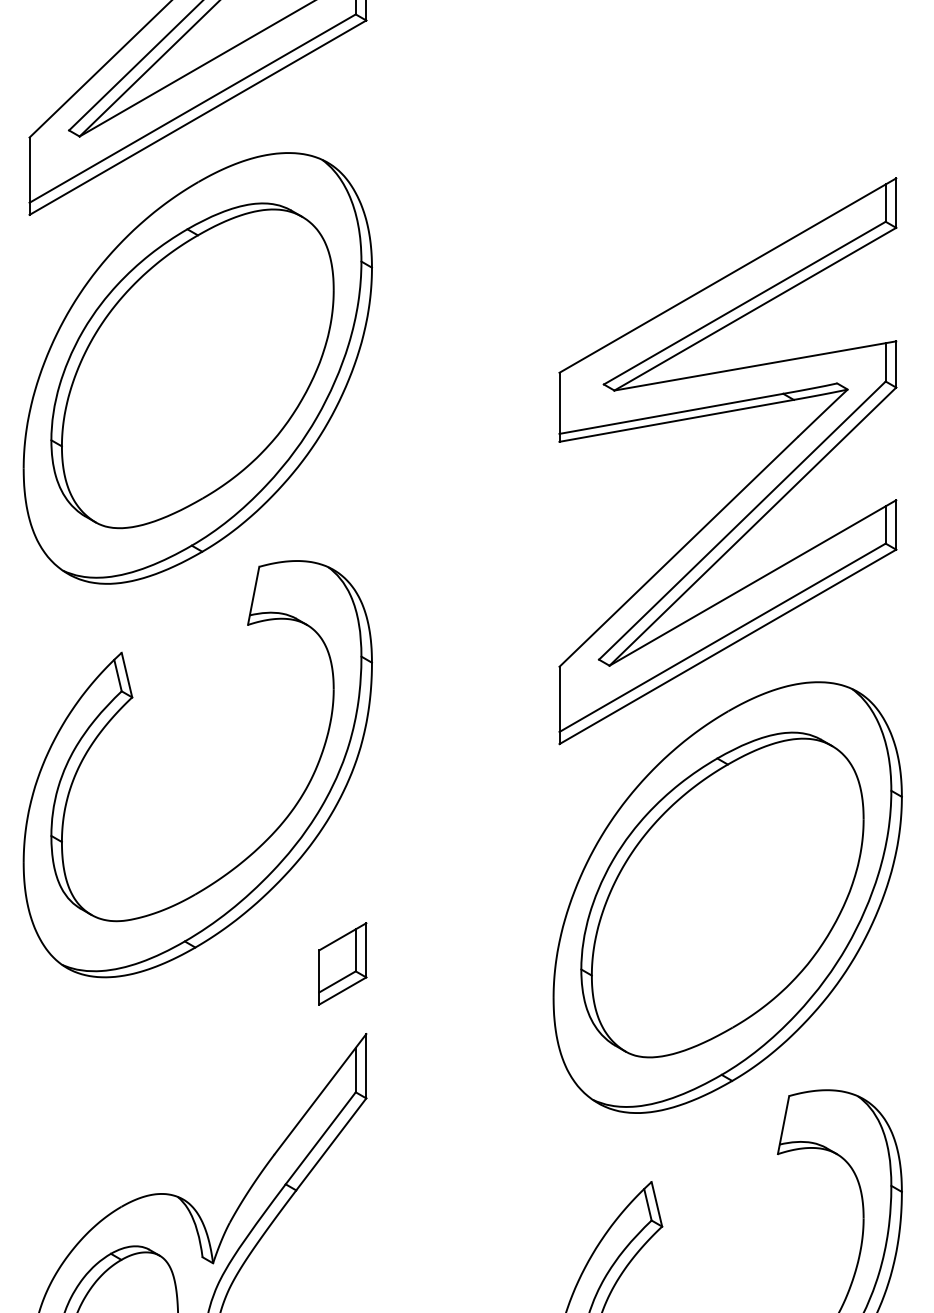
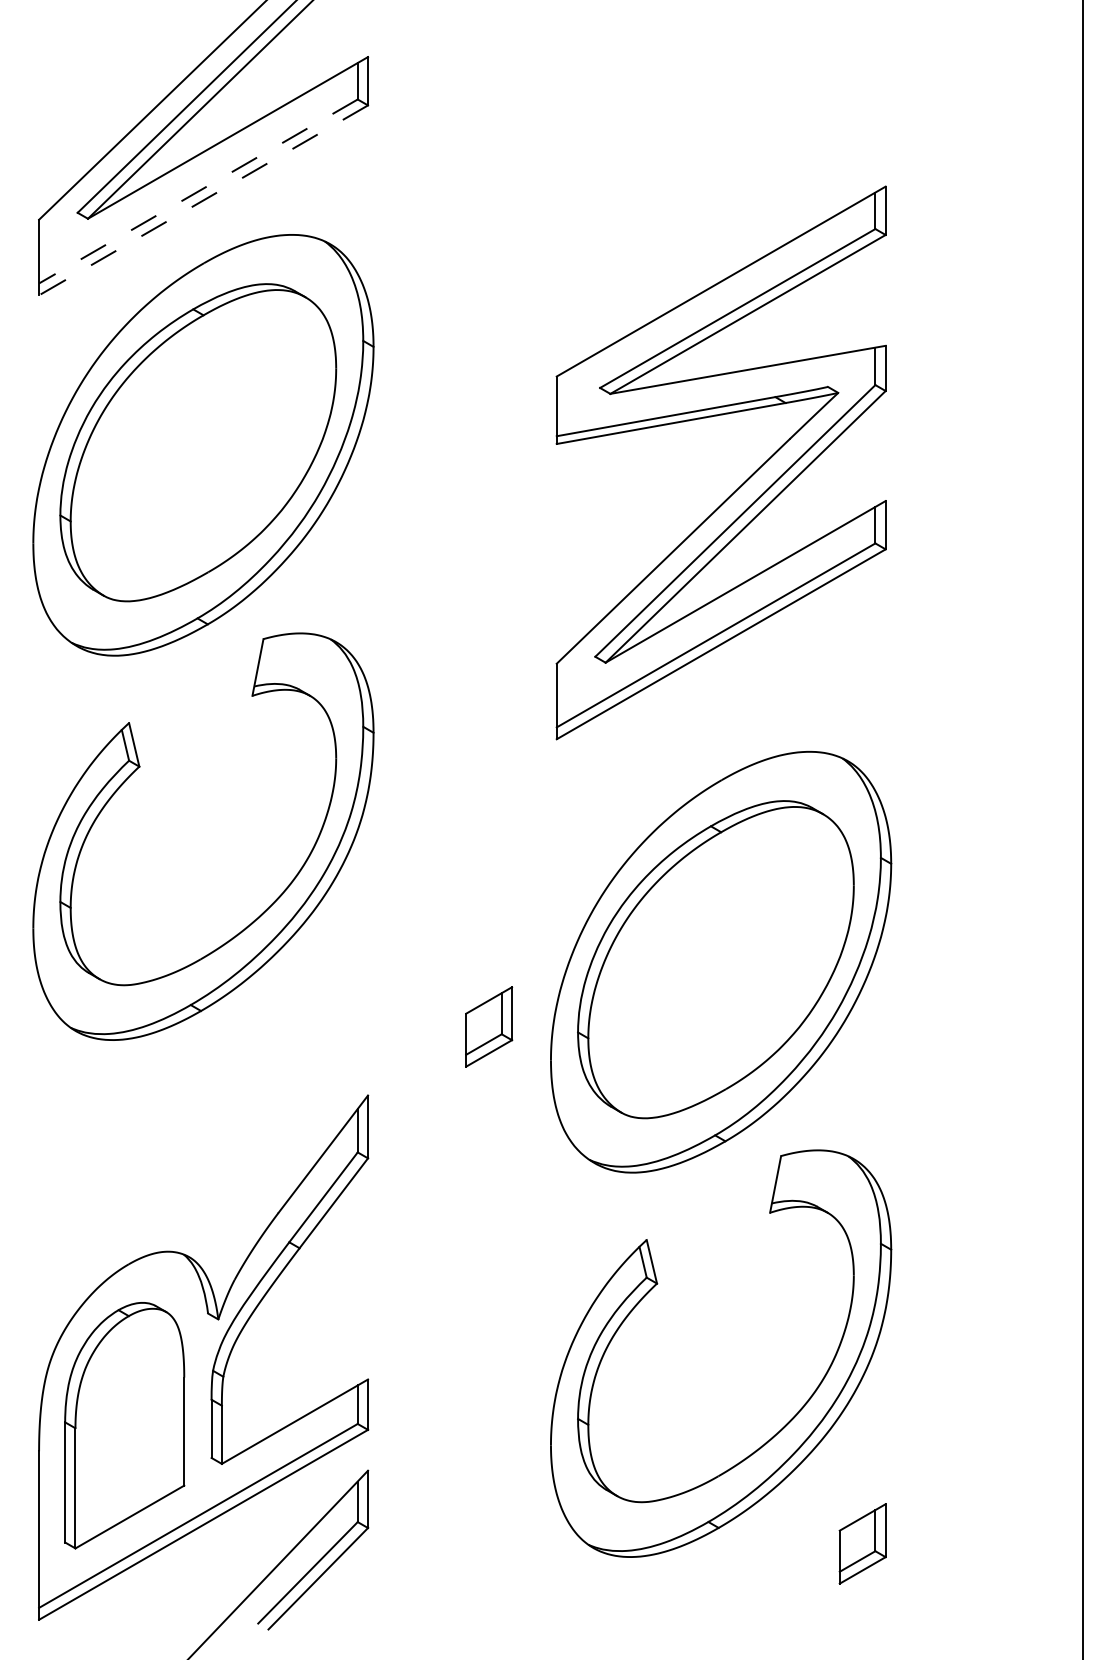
line: (192, 108) -> (198, 191), solid -> dashed
line: (197, 117) -> (203, 200), solid -> dashed
part: (749, 482) -> (742, 483), moved
part: (343, 963) -> (489, 1026), moved

